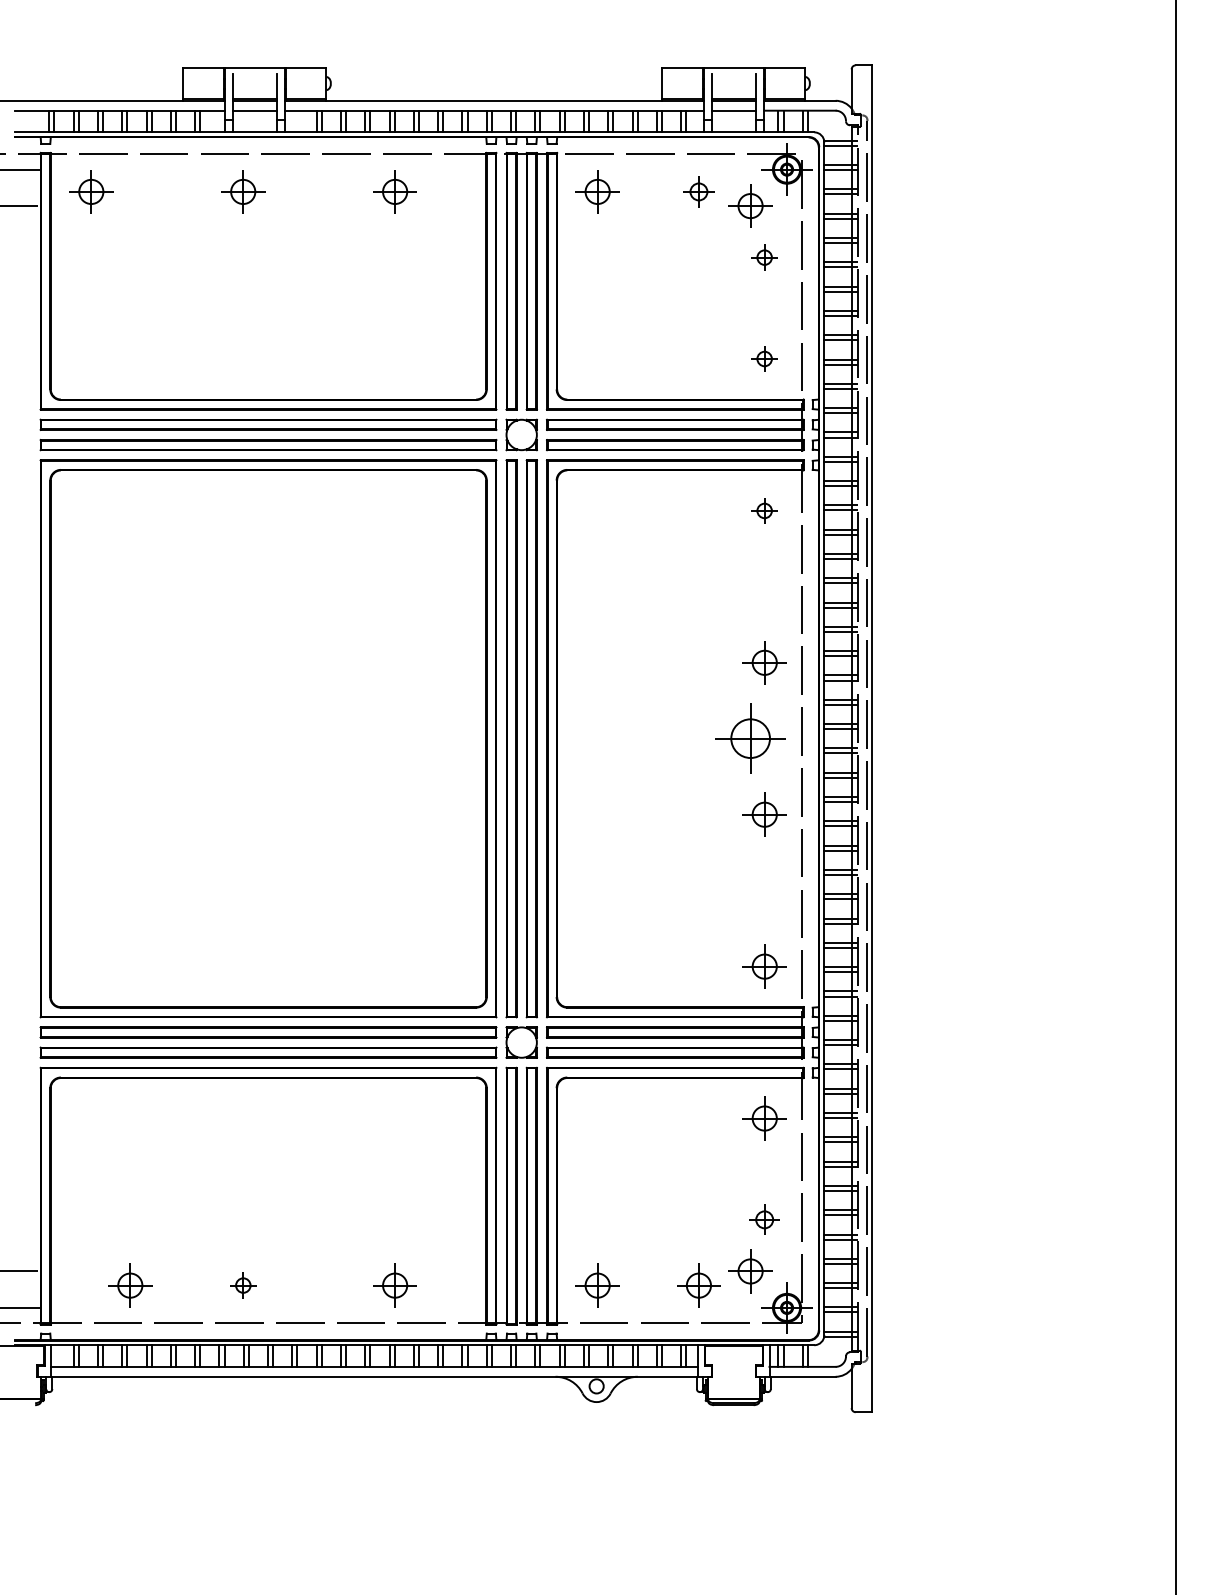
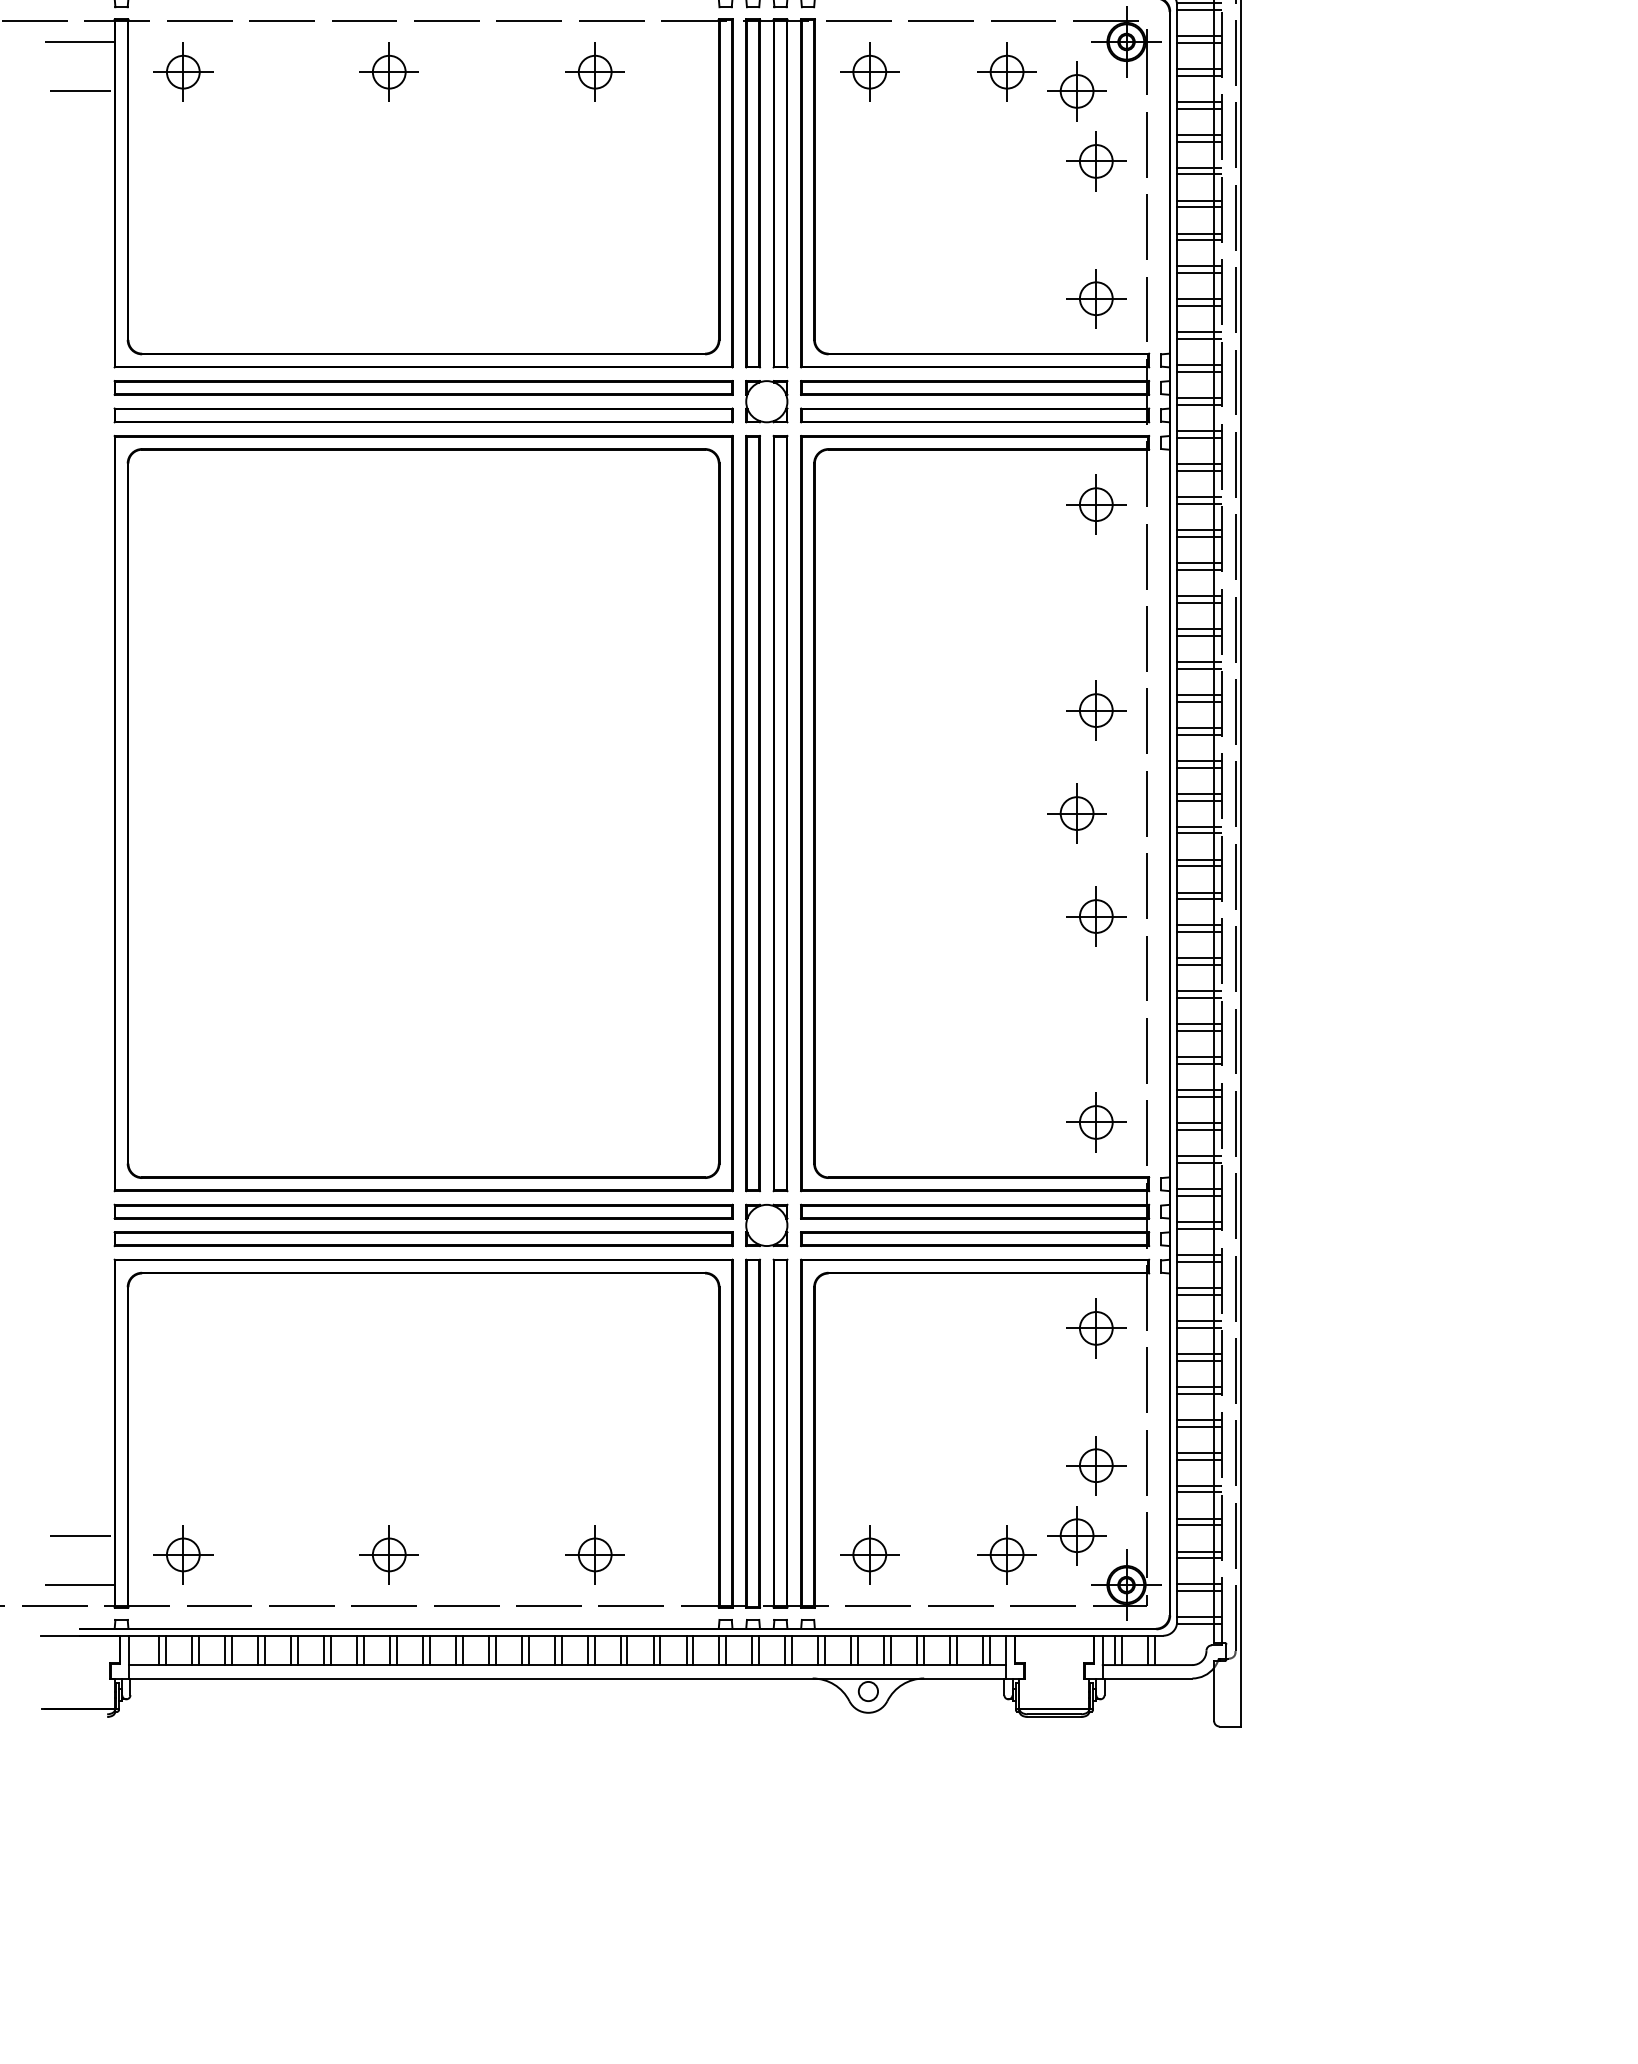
part: (698, 191) -> (1006, 71), size x1.43
part: (764, 257) -> (1095, 161), size x1.67
part: (764, 358) -> (1095, 298), size x1.67
part: (764, 510) -> (1095, 504), size x1.67
part: (750, 738) -> (1076, 813), size x0.62
part: (764, 1219) -> (1095, 1465), size x1.43
part: (130, 1285) -> (183, 1554), moved
part: (243, 1285) -> (389, 1554), size x1.67

